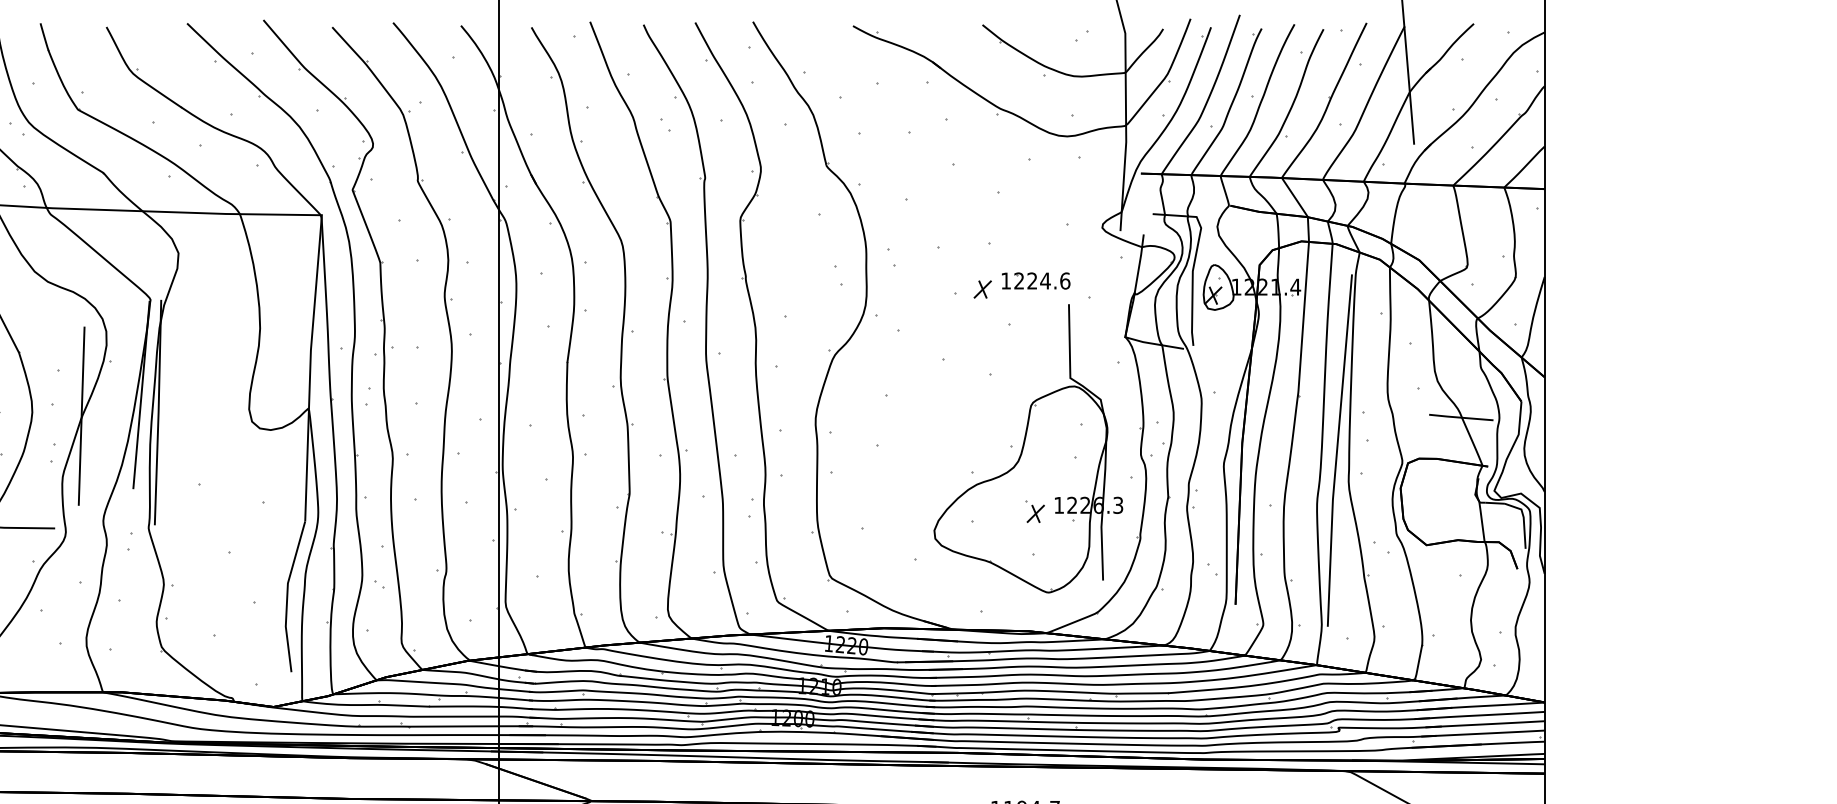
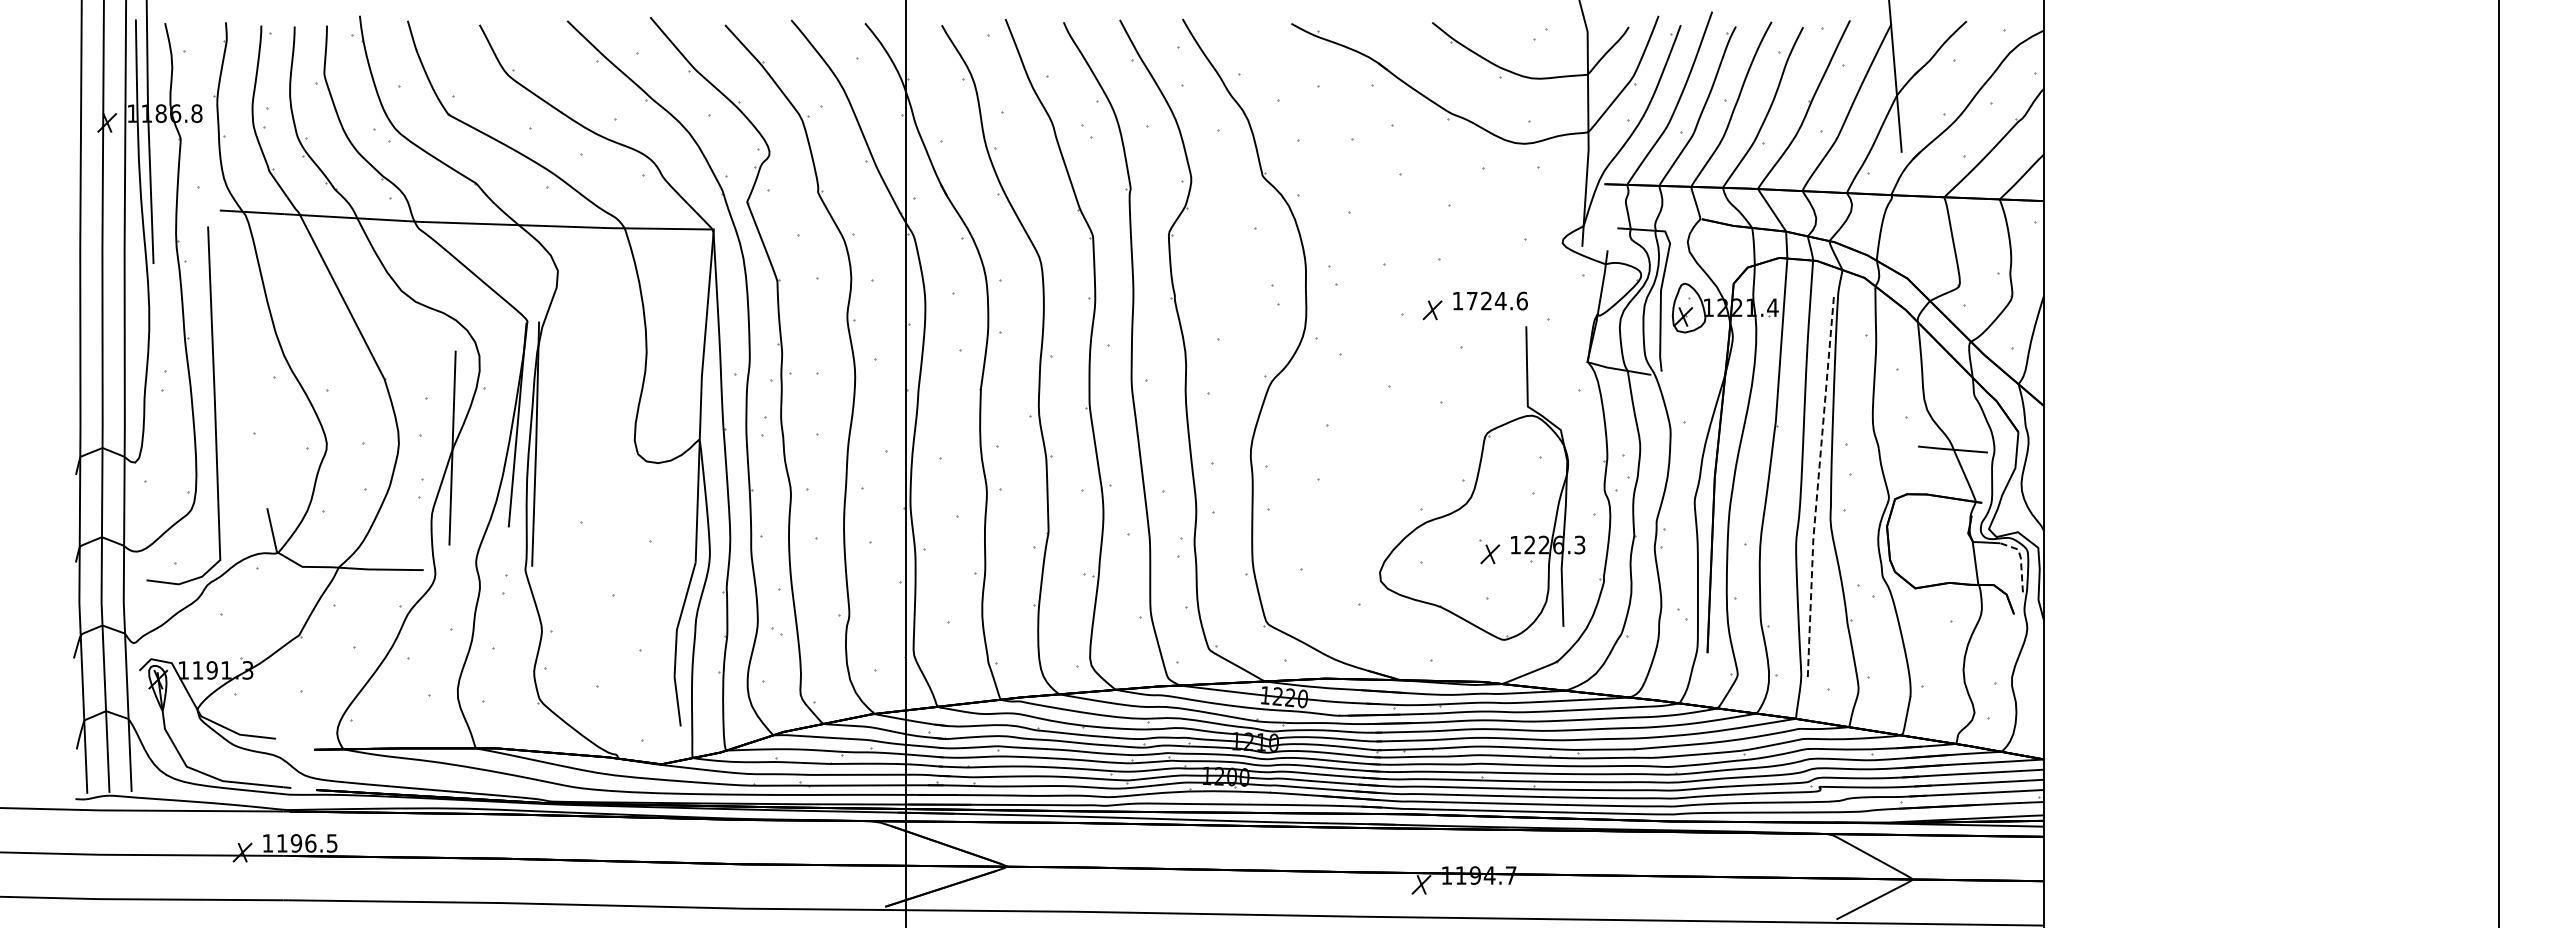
text: (1018, 280) -> (1471, 300), 1224.6 -> 1724.6
line: (1336, 451) -> (1817, 486), solid -> dashed
line: (1523, 519) -> (2020, 560), solid -> dashed

